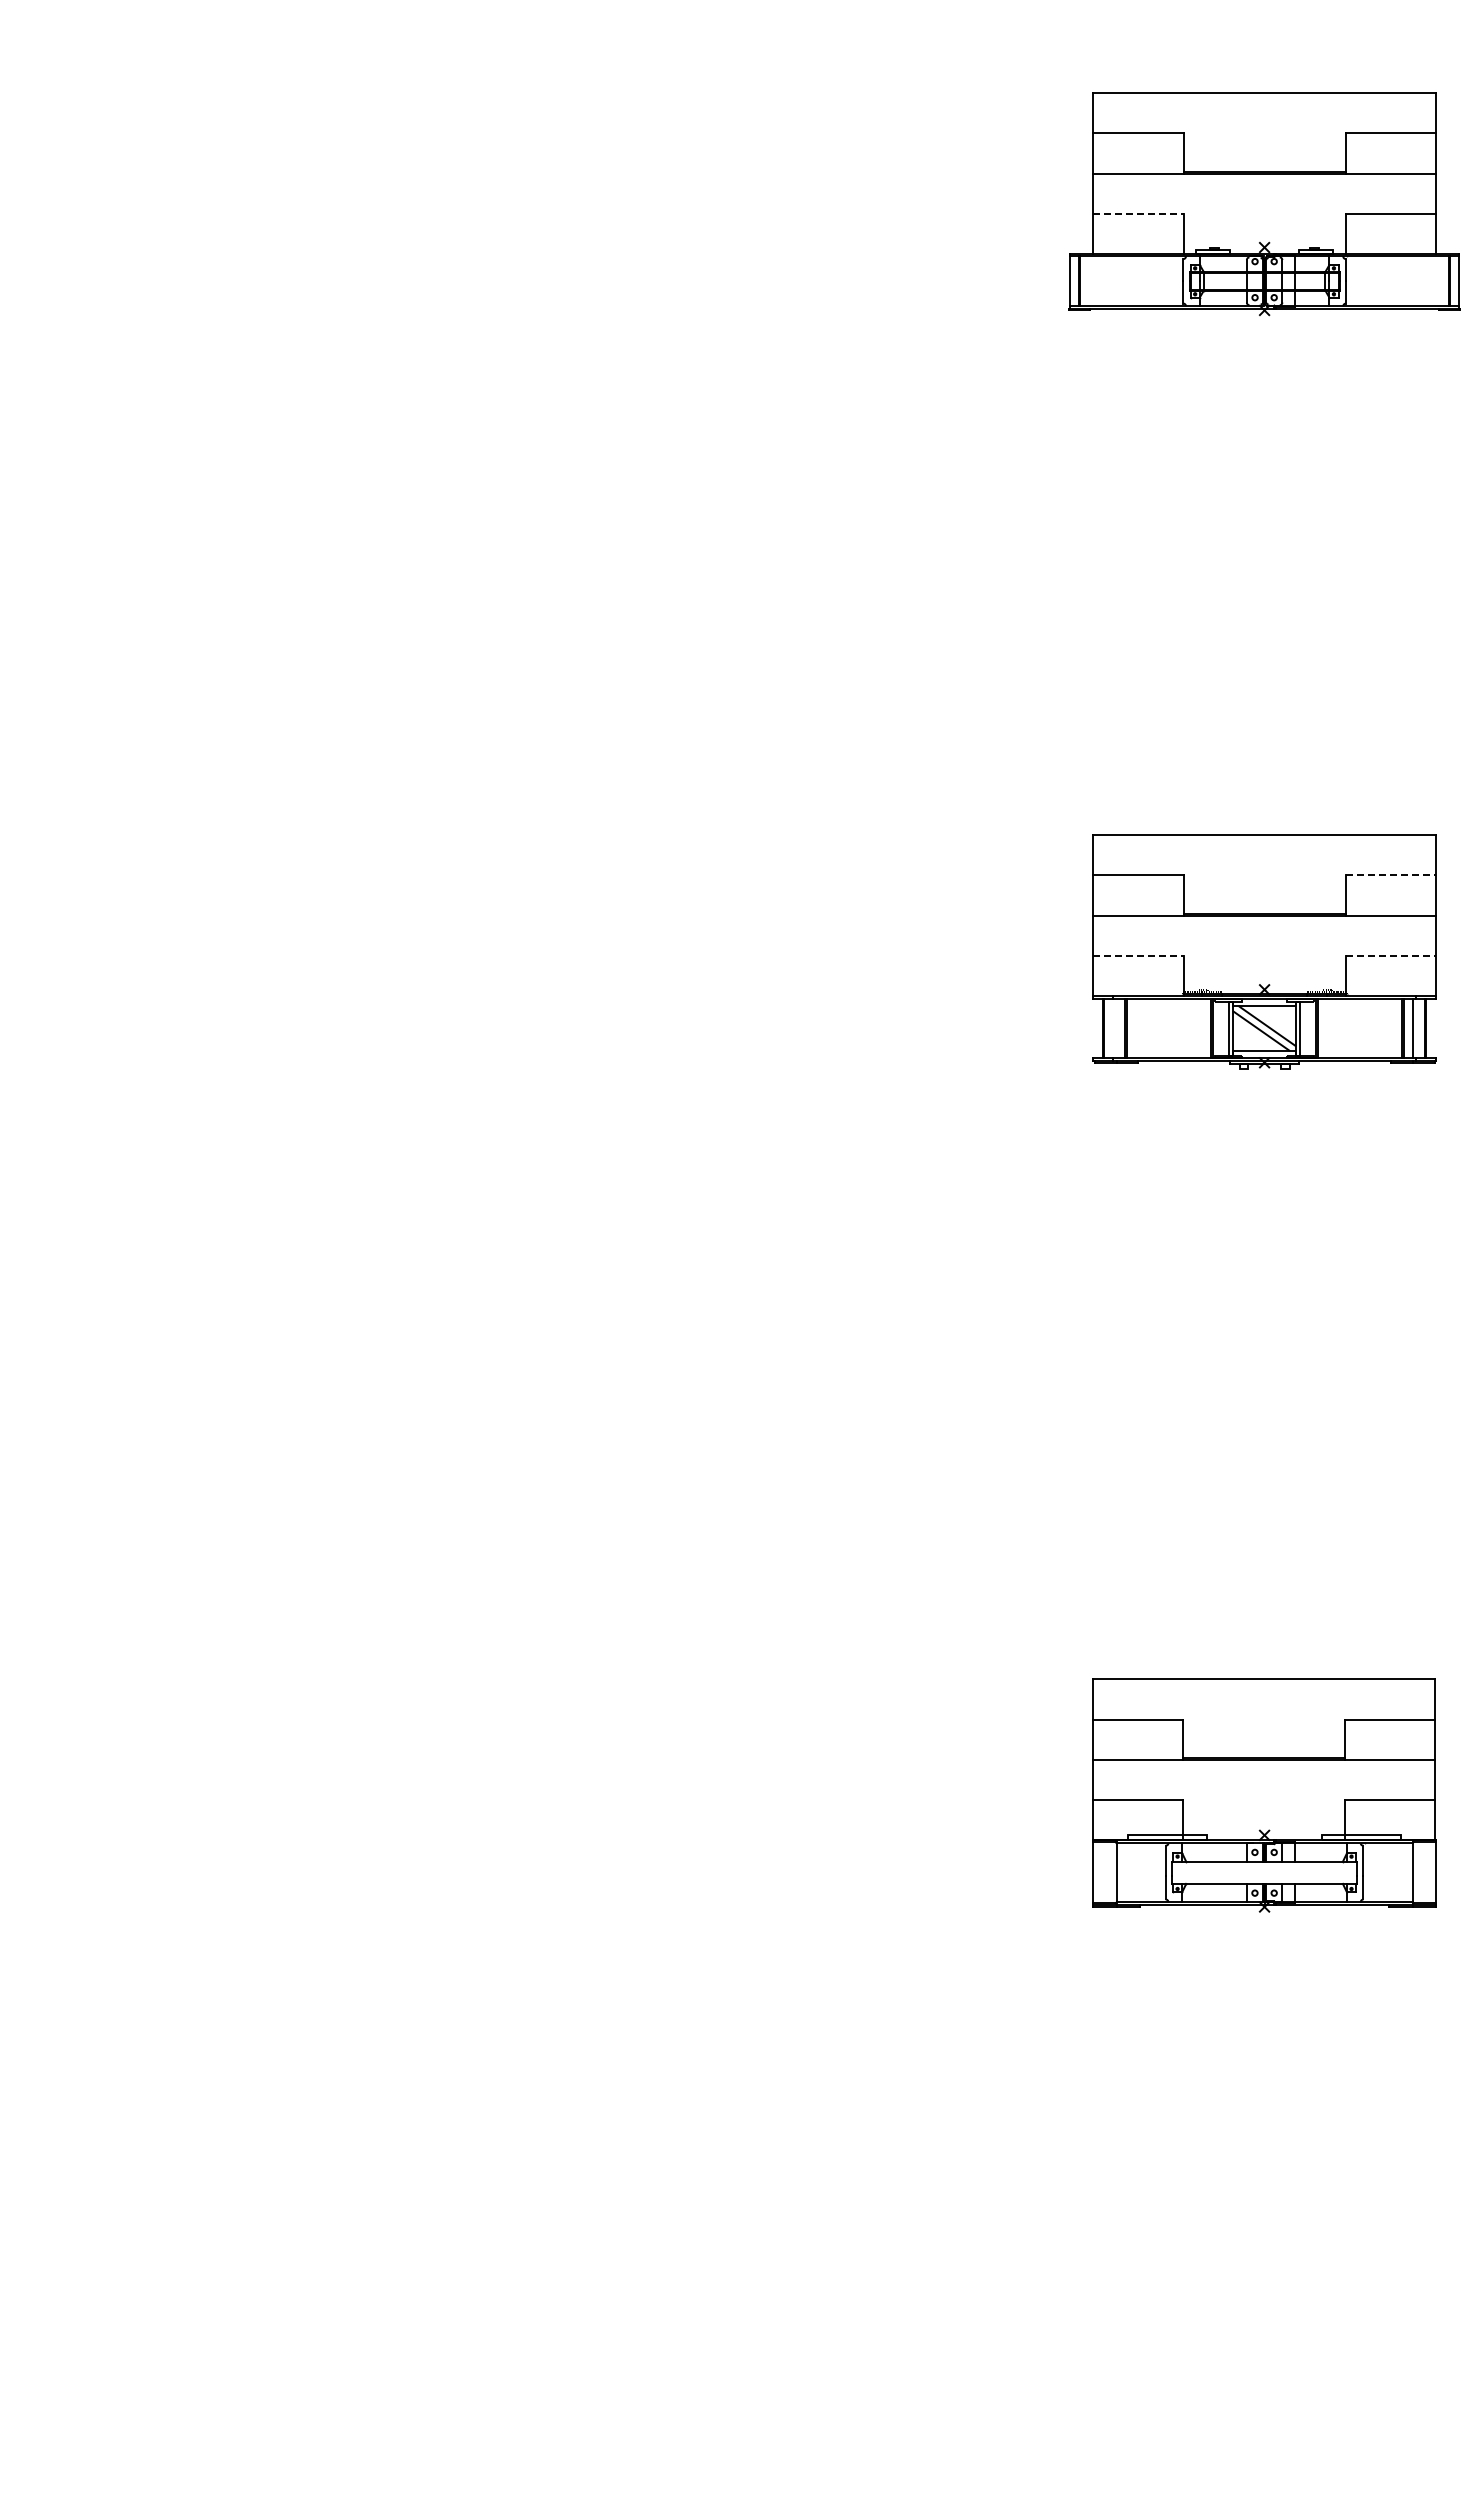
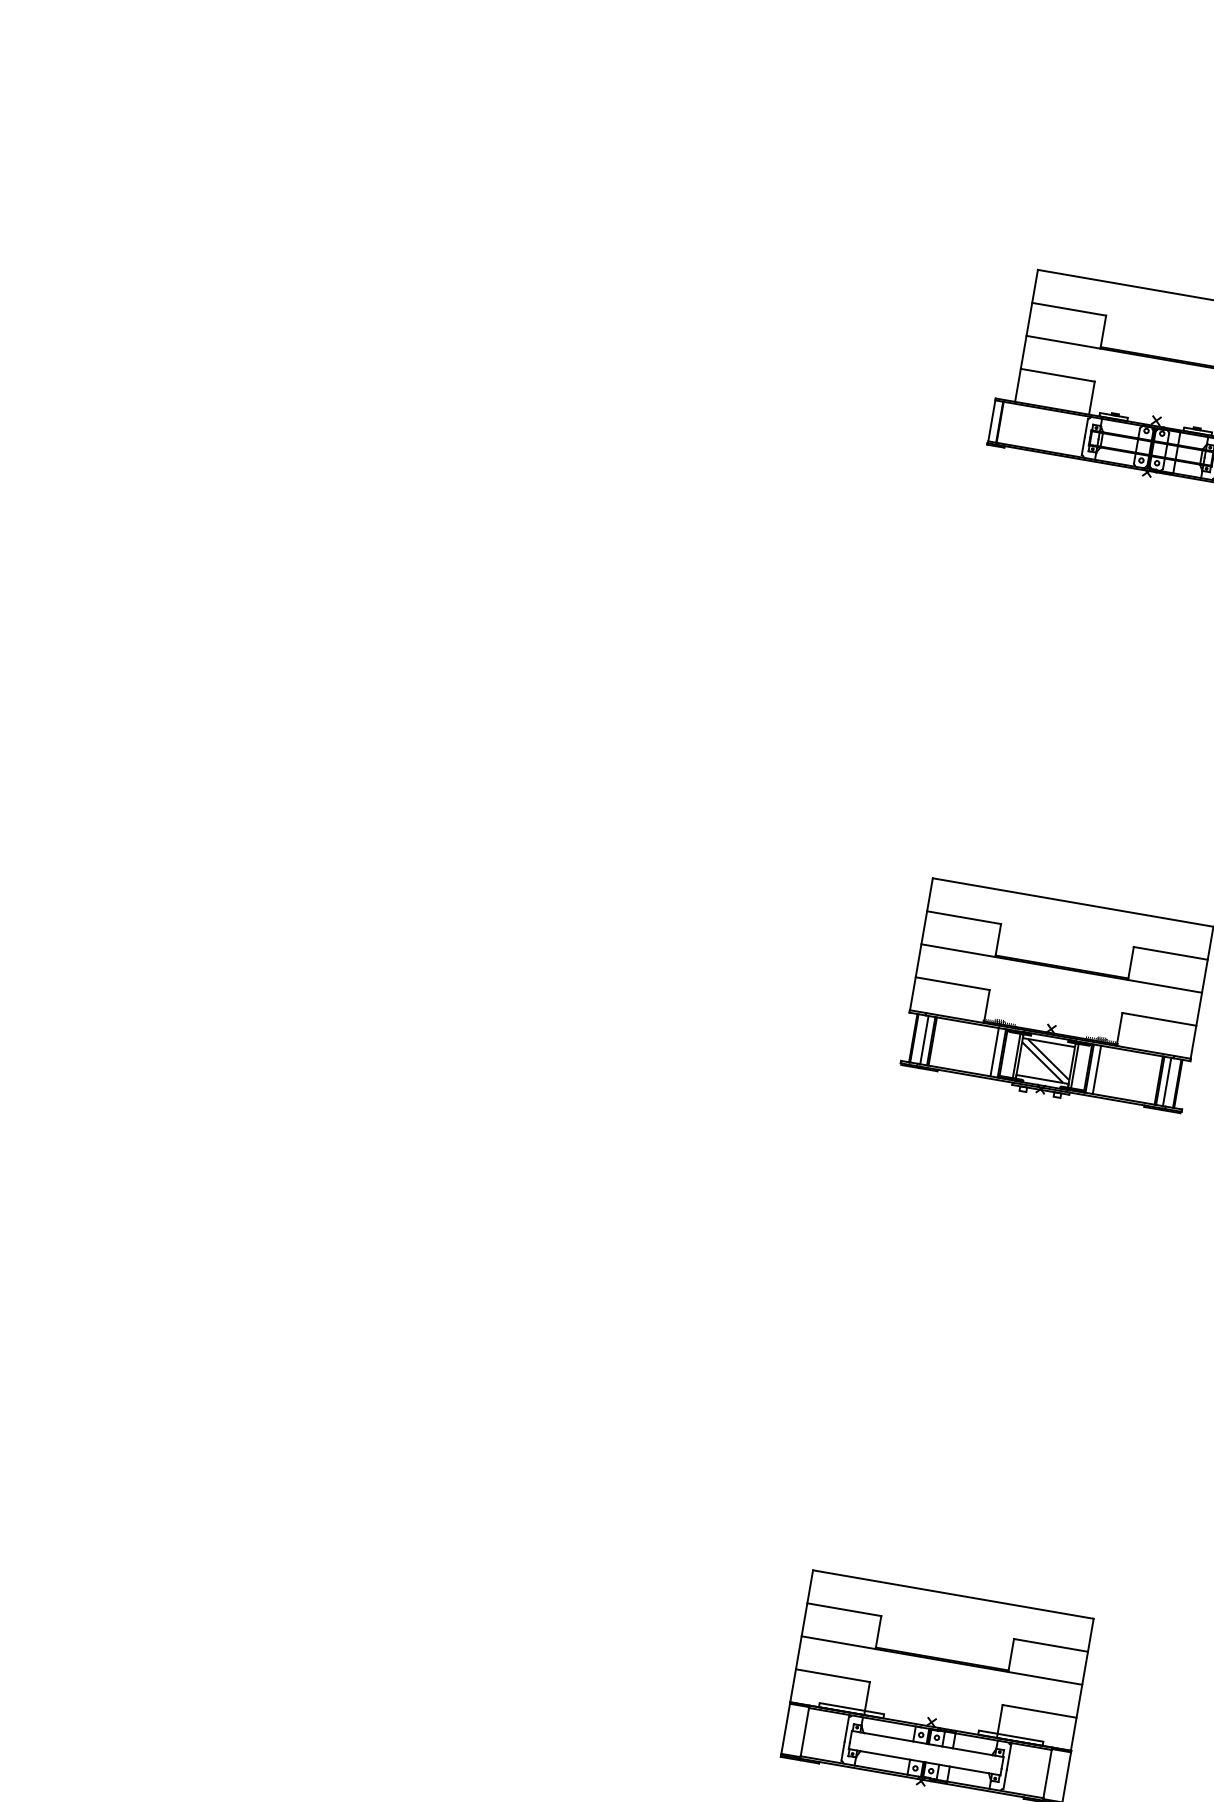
line: (1139, 213) -> (1058, 375), dashed -> solid
line: (1391, 875) -> (1171, 953), dashed -> solid
line: (1139, 955) -> (953, 983), dashed -> solid
line: (1391, 955) -> (1160, 1019), dashed -> solid
line: (1116, 1028) -> (924, 1040), added
line: (1202, 1028) -> (994, 1052), added
line: (1327, 1028) -> (1097, 1069), added

